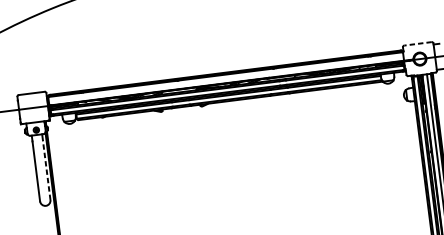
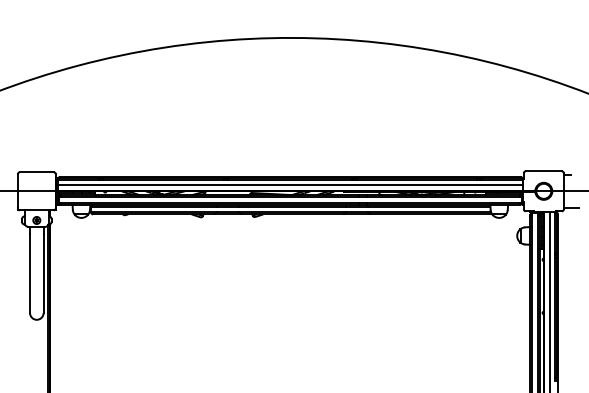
line: (417, 44) -> (543, 171), dashed -> solid
line: (226, 78) -> (290, 184), added
line: (46, 169) -> (43, 273), dashed -> solid

